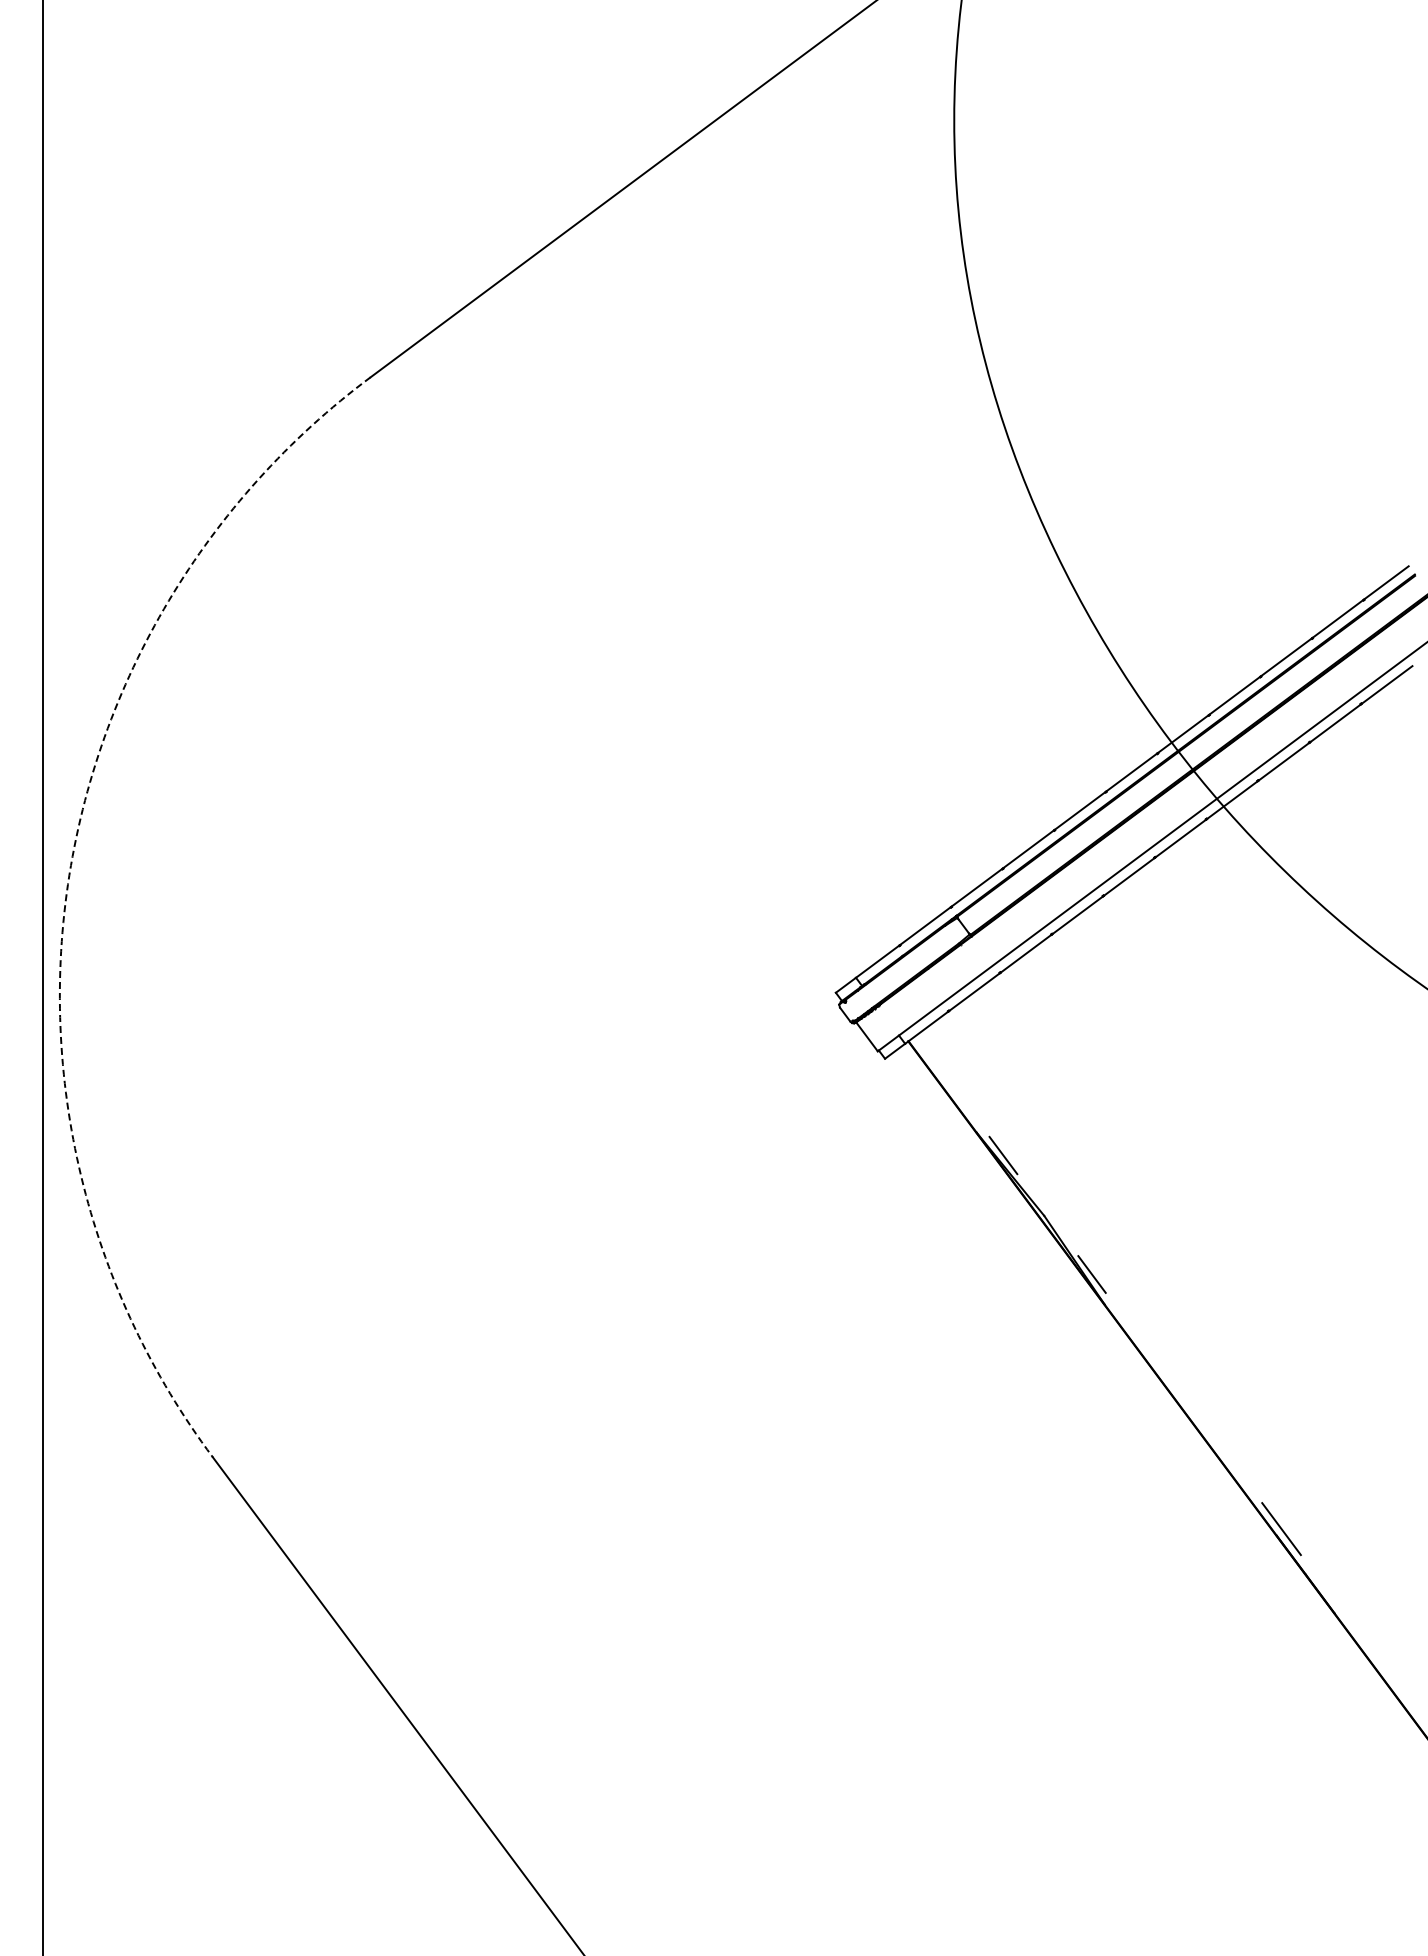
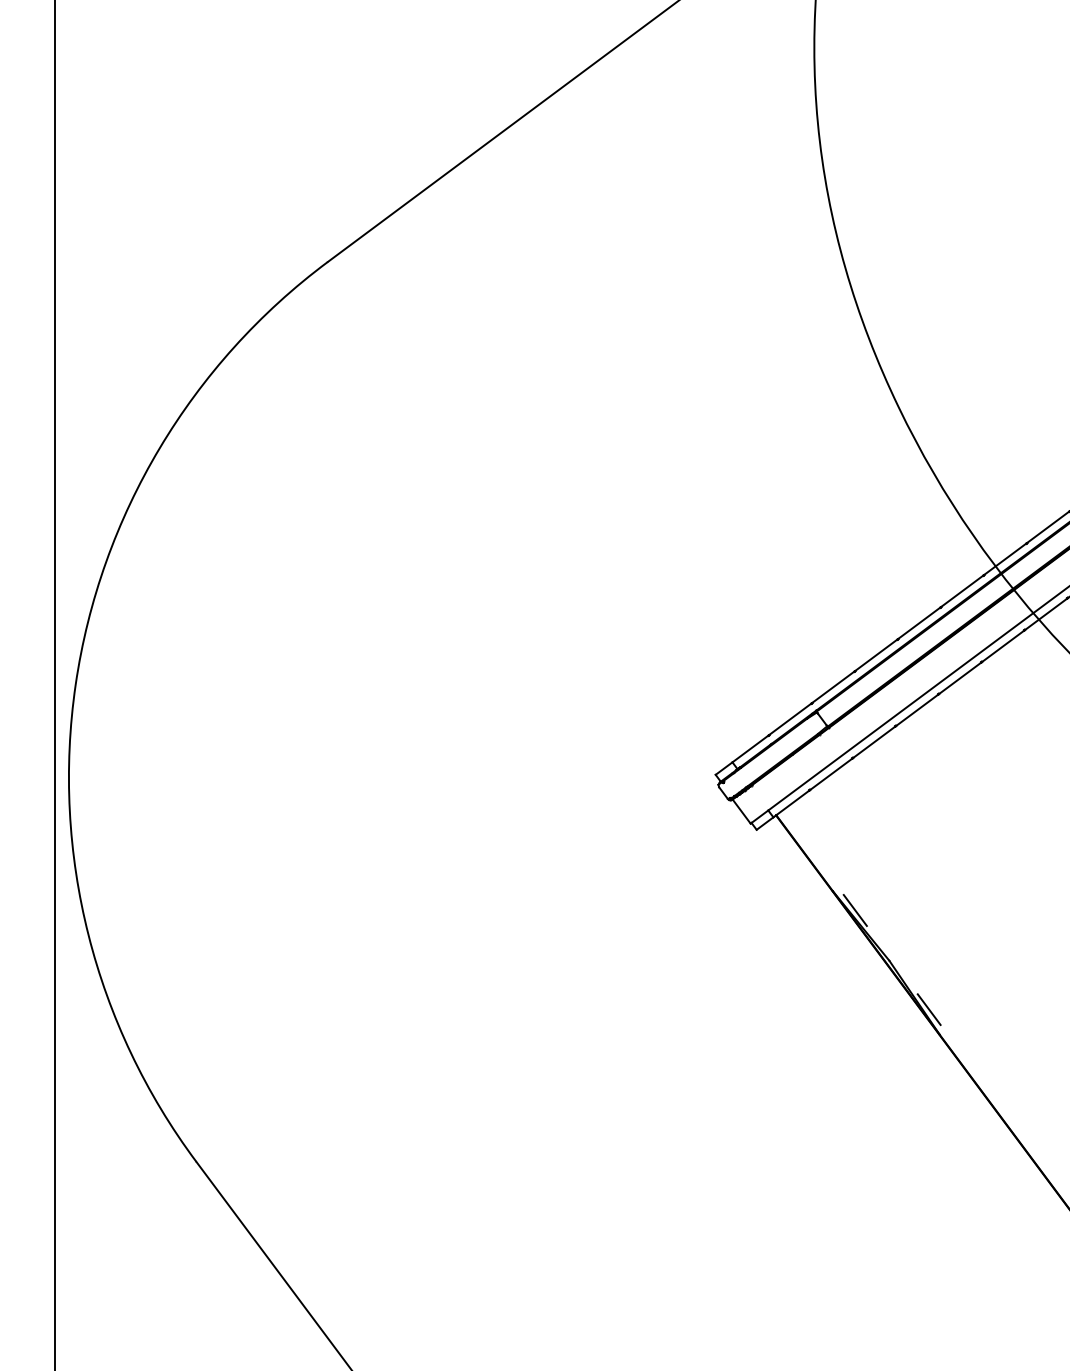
arc: (67, 884) -> (75, 684), dashed -> solid

